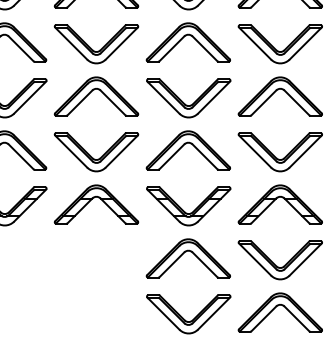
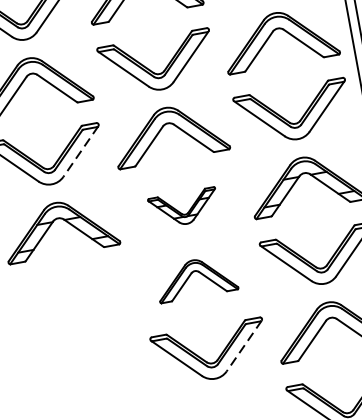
line: (121, 151) -> (80, 151), solid -> dashed
part: (188, 206) -> (183, 208), size x0.6
part: (187, 258) -> (195, 278), size x0.7
line: (214, 313) -> (244, 345), solid -> dashed

